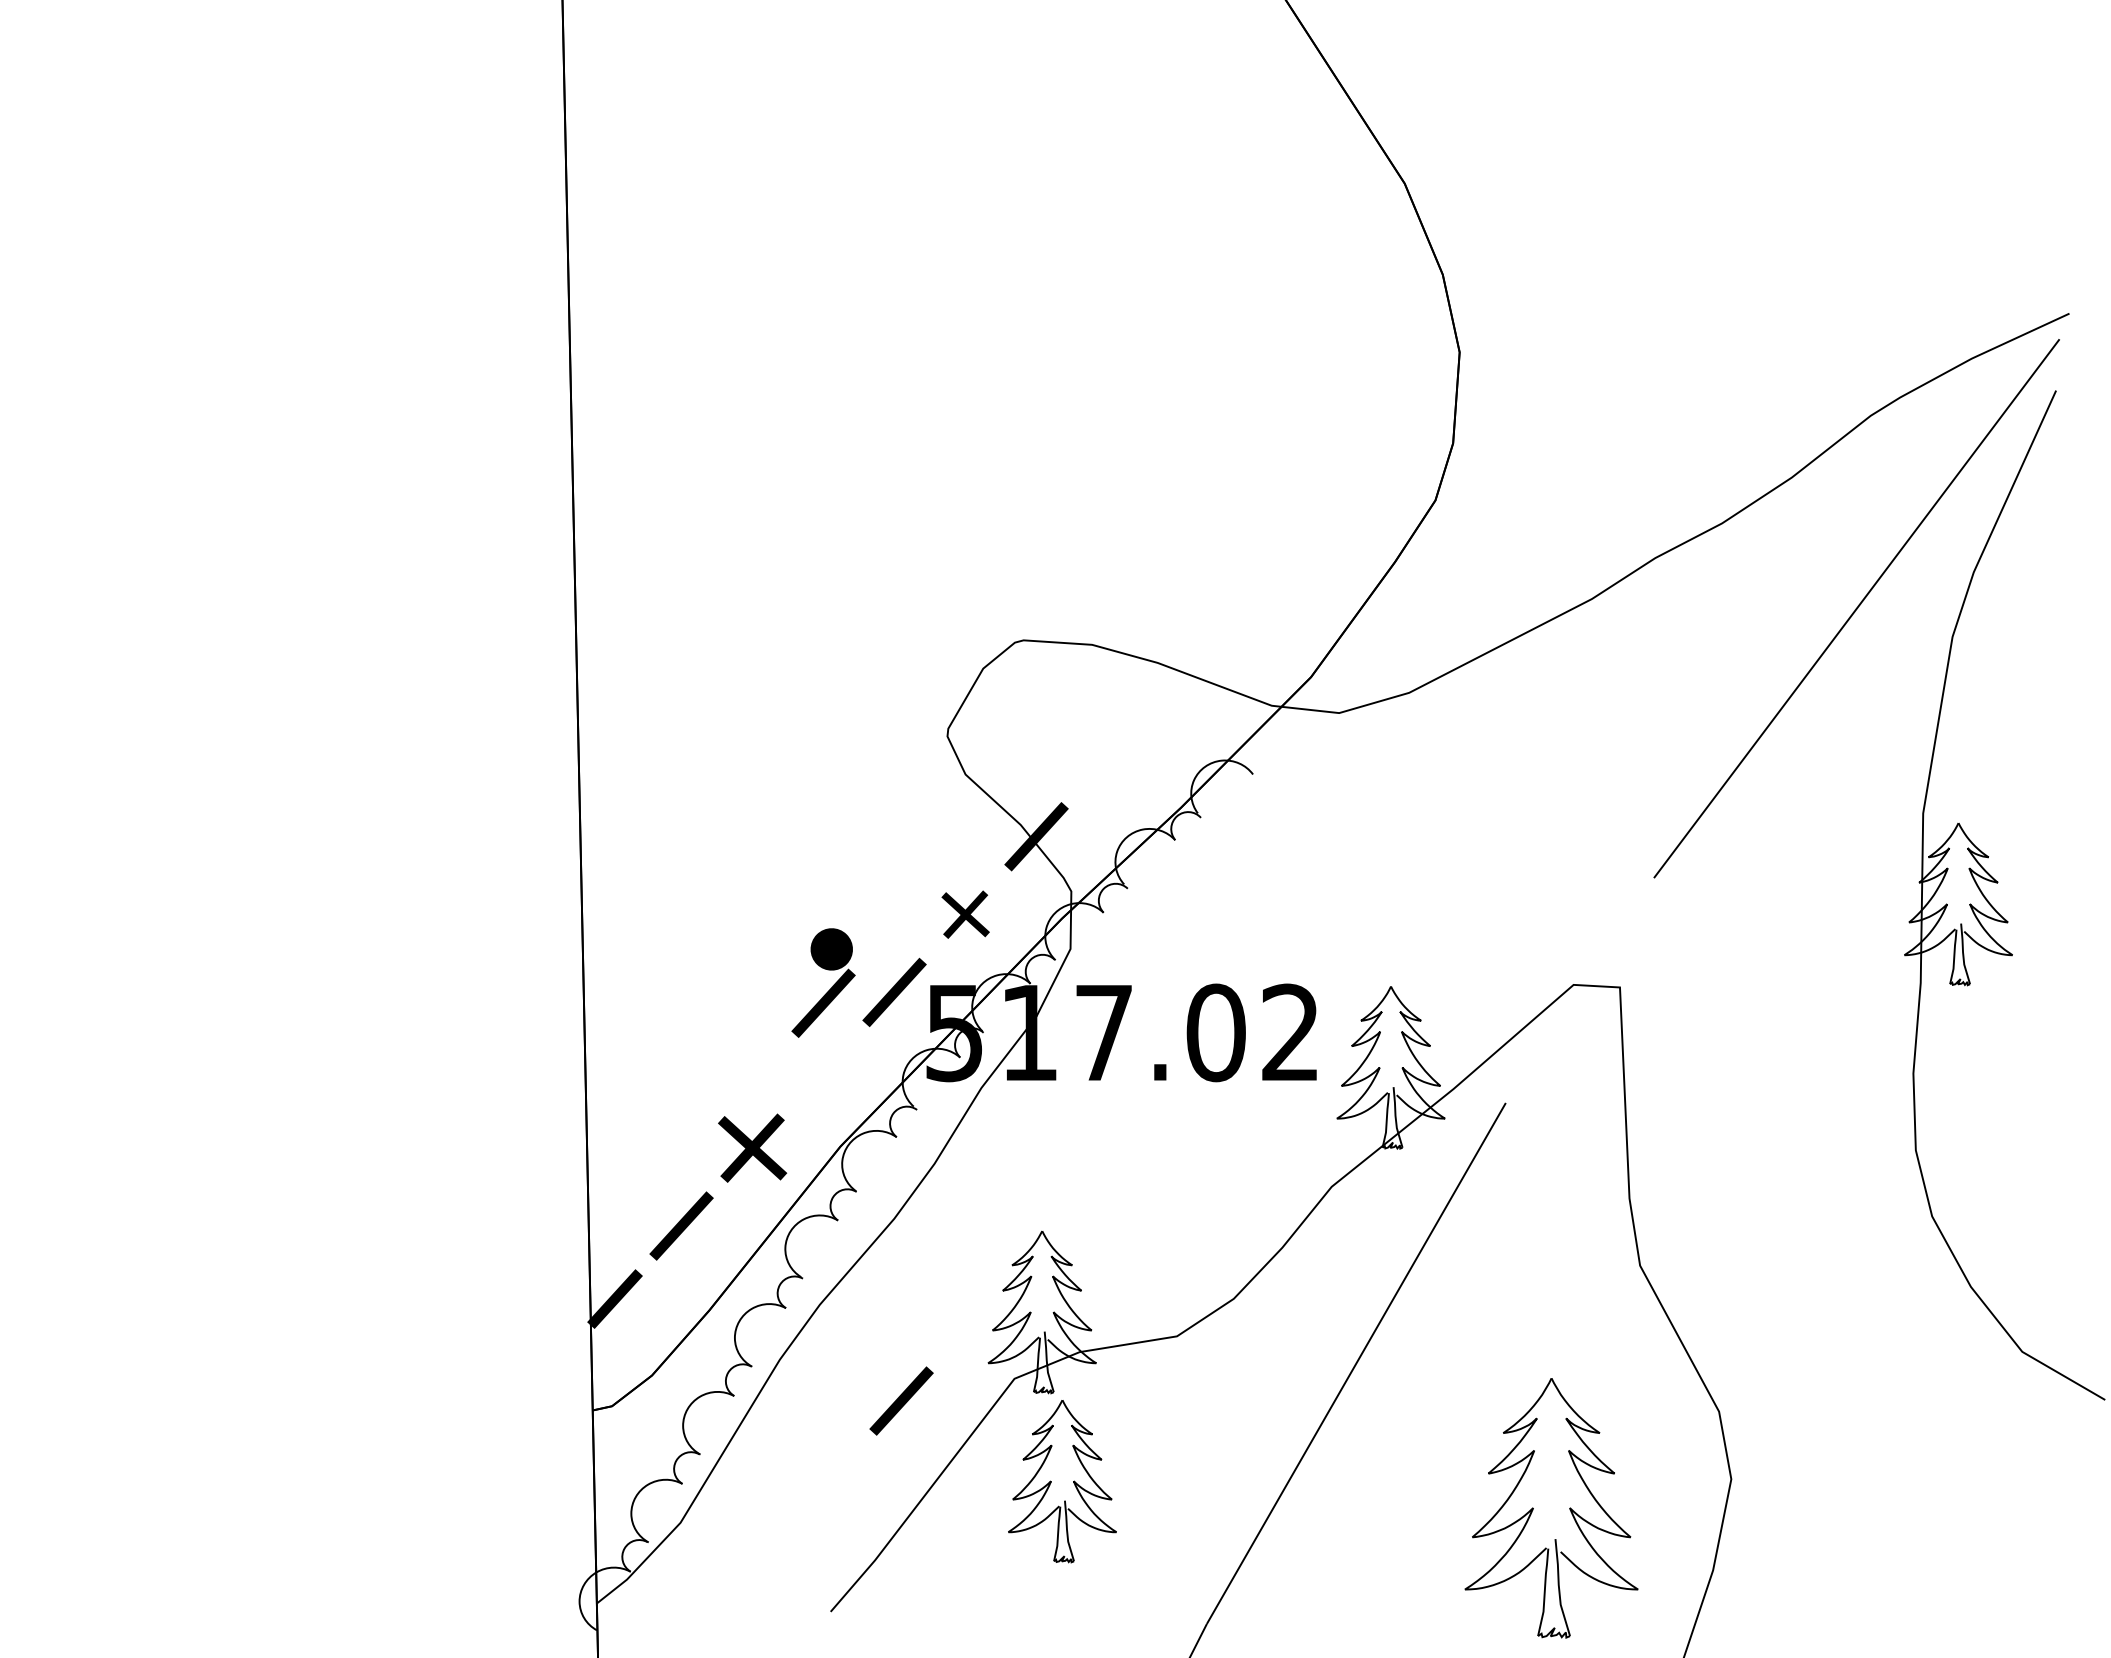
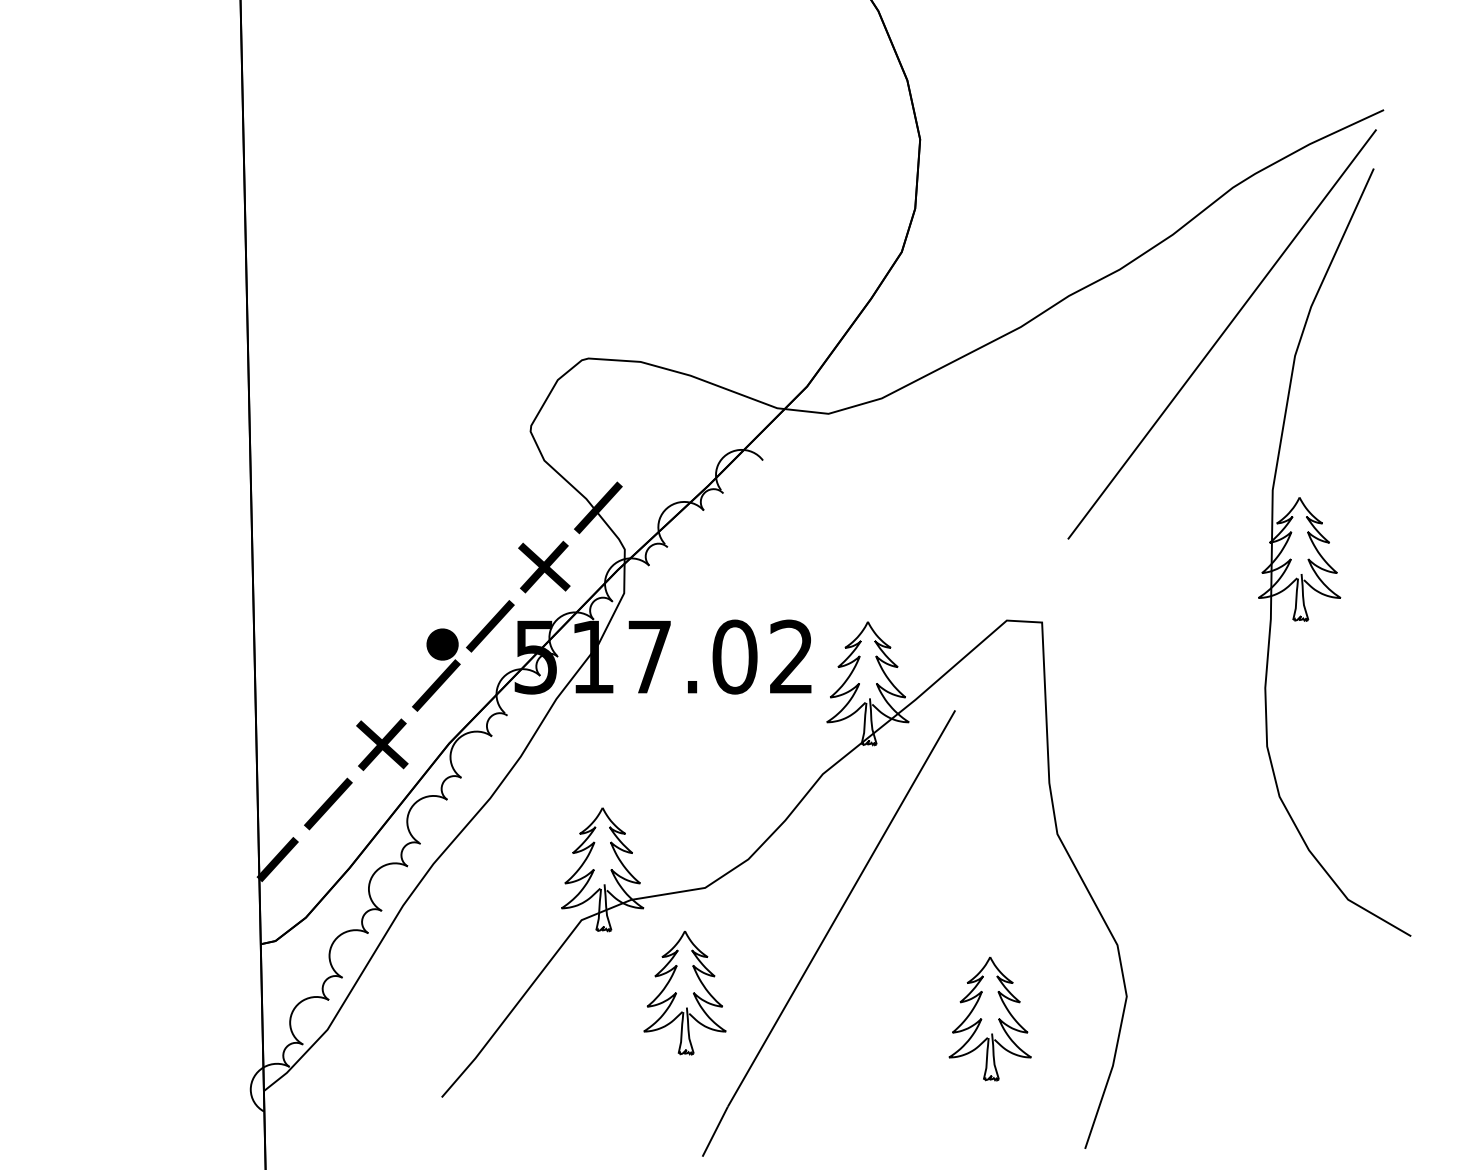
part: (965, 914) -> (544, 567), size x1.43
part: (830, 988) -> (441, 674), moved
part: (901, 1400) -> (495, 936), removed
part: (1062, 1481) -> (685, 992), moved
part: (1551, 1508) -> (990, 1018), size x0.62

